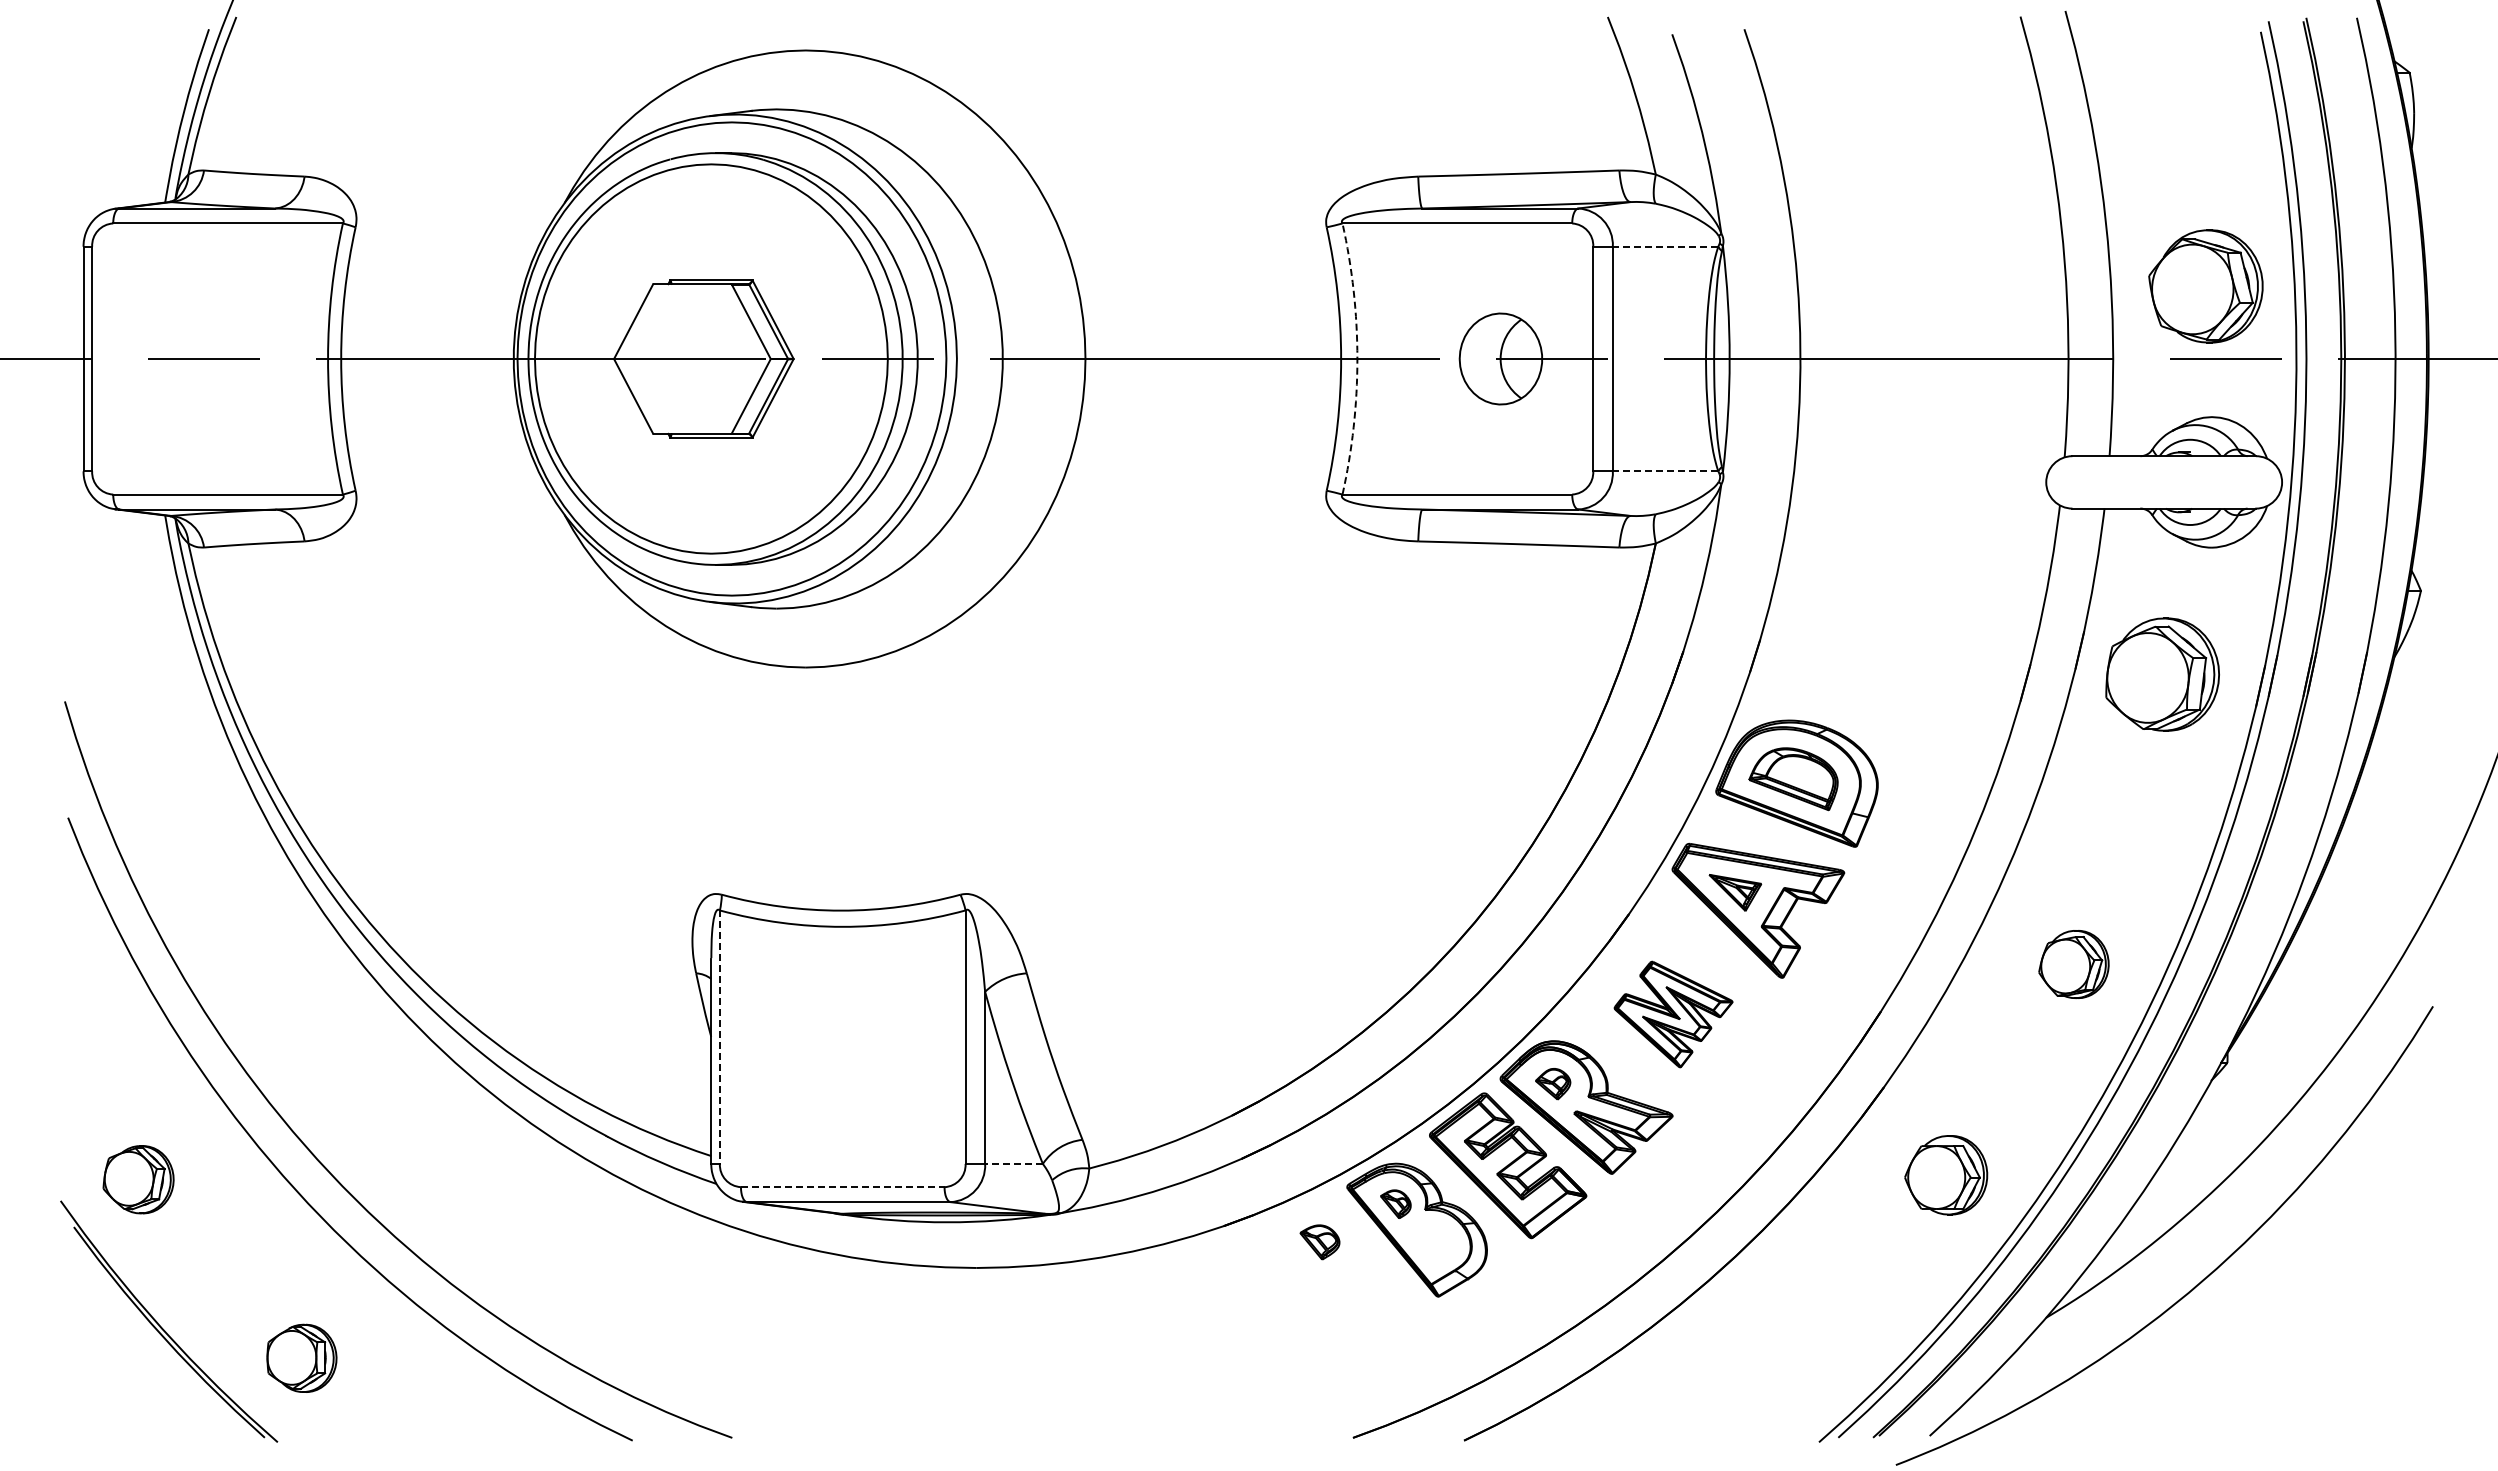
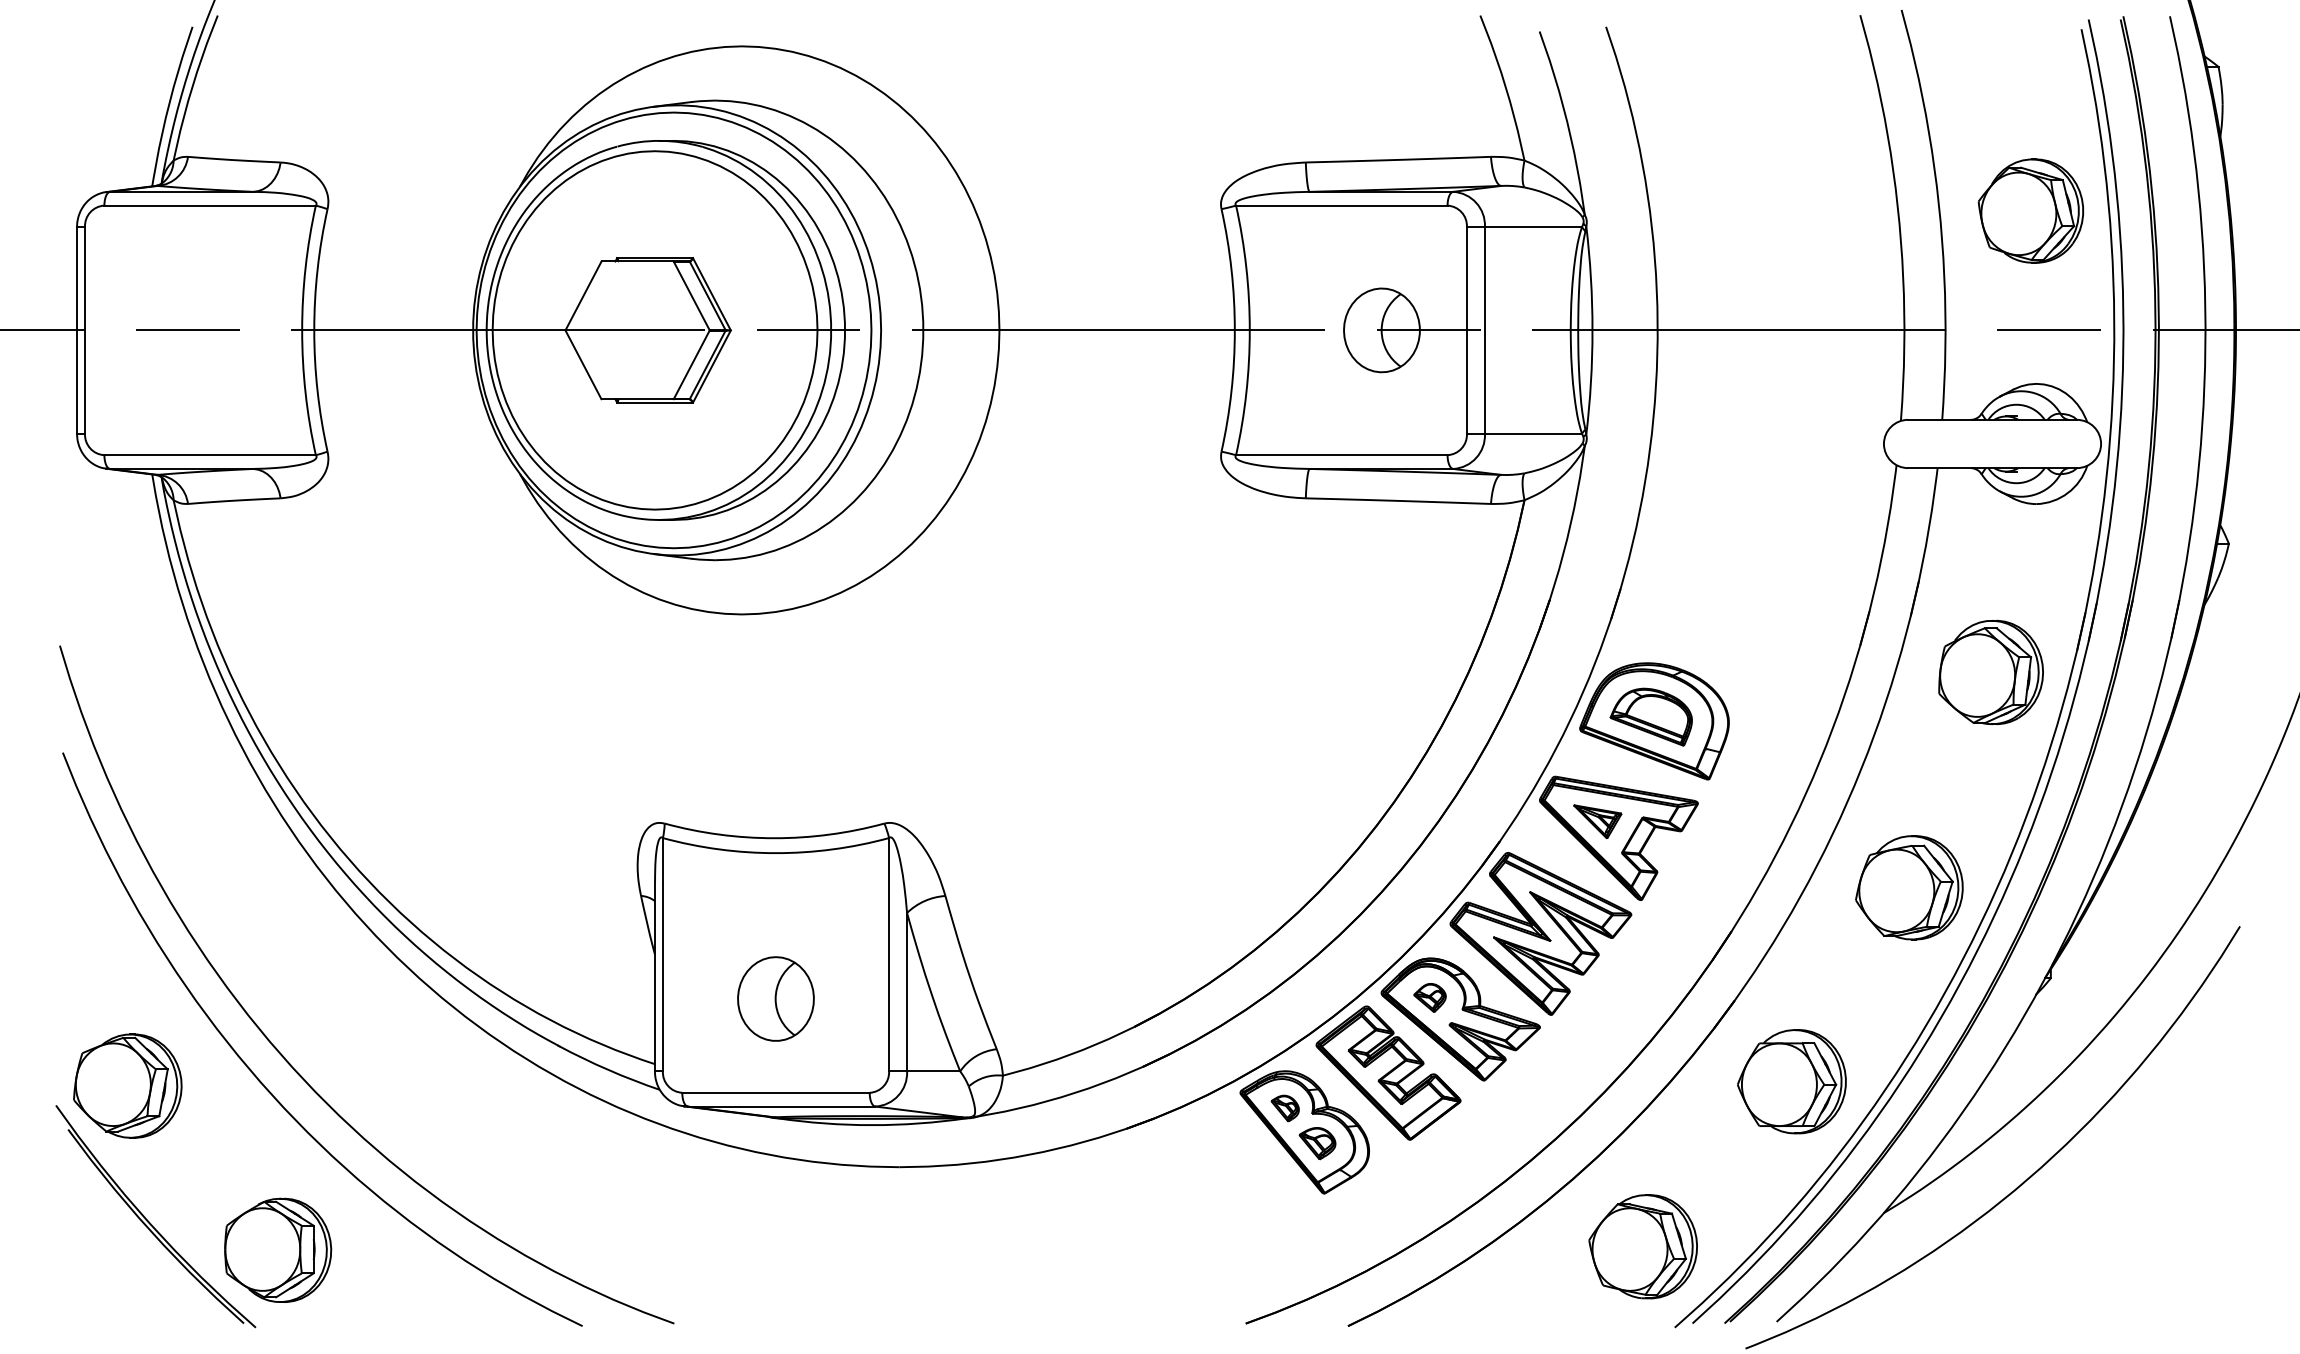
line: (1665, 246) -> (1533, 226), dashed -> solid
part: (2205, 286) -> (2030, 211), moved
arc: (1357, 359) -> (1249, 330), dashed -> solid
line: (1665, 471) -> (1533, 433), dashed -> solid
part: (2162, 674) -> (1990, 672), moved
part: (2073, 964) -> (1909, 887), size x1.67
part: (1673, 1014) -> (1540, 933), size x1.67
line: (719, 1037) -> (662, 955), dashed -> solid
part: (842, 1084) -> (775, 998), added
line: (1014, 1163) -> (934, 1071), dashed -> solid
part: (1945, 1175) -> (1791, 1082), size x1.43
part: (138, 1179) -> (127, 1085), size x1.67
line: (842, 1187) -> (775, 1093), dashed -> solid
part: (1319, 1242) -> (1317, 1143), moved
part: (1784, 1354) -> (1642, 1246), added
part: (301, 1358) -> (277, 1250), size x1.67

